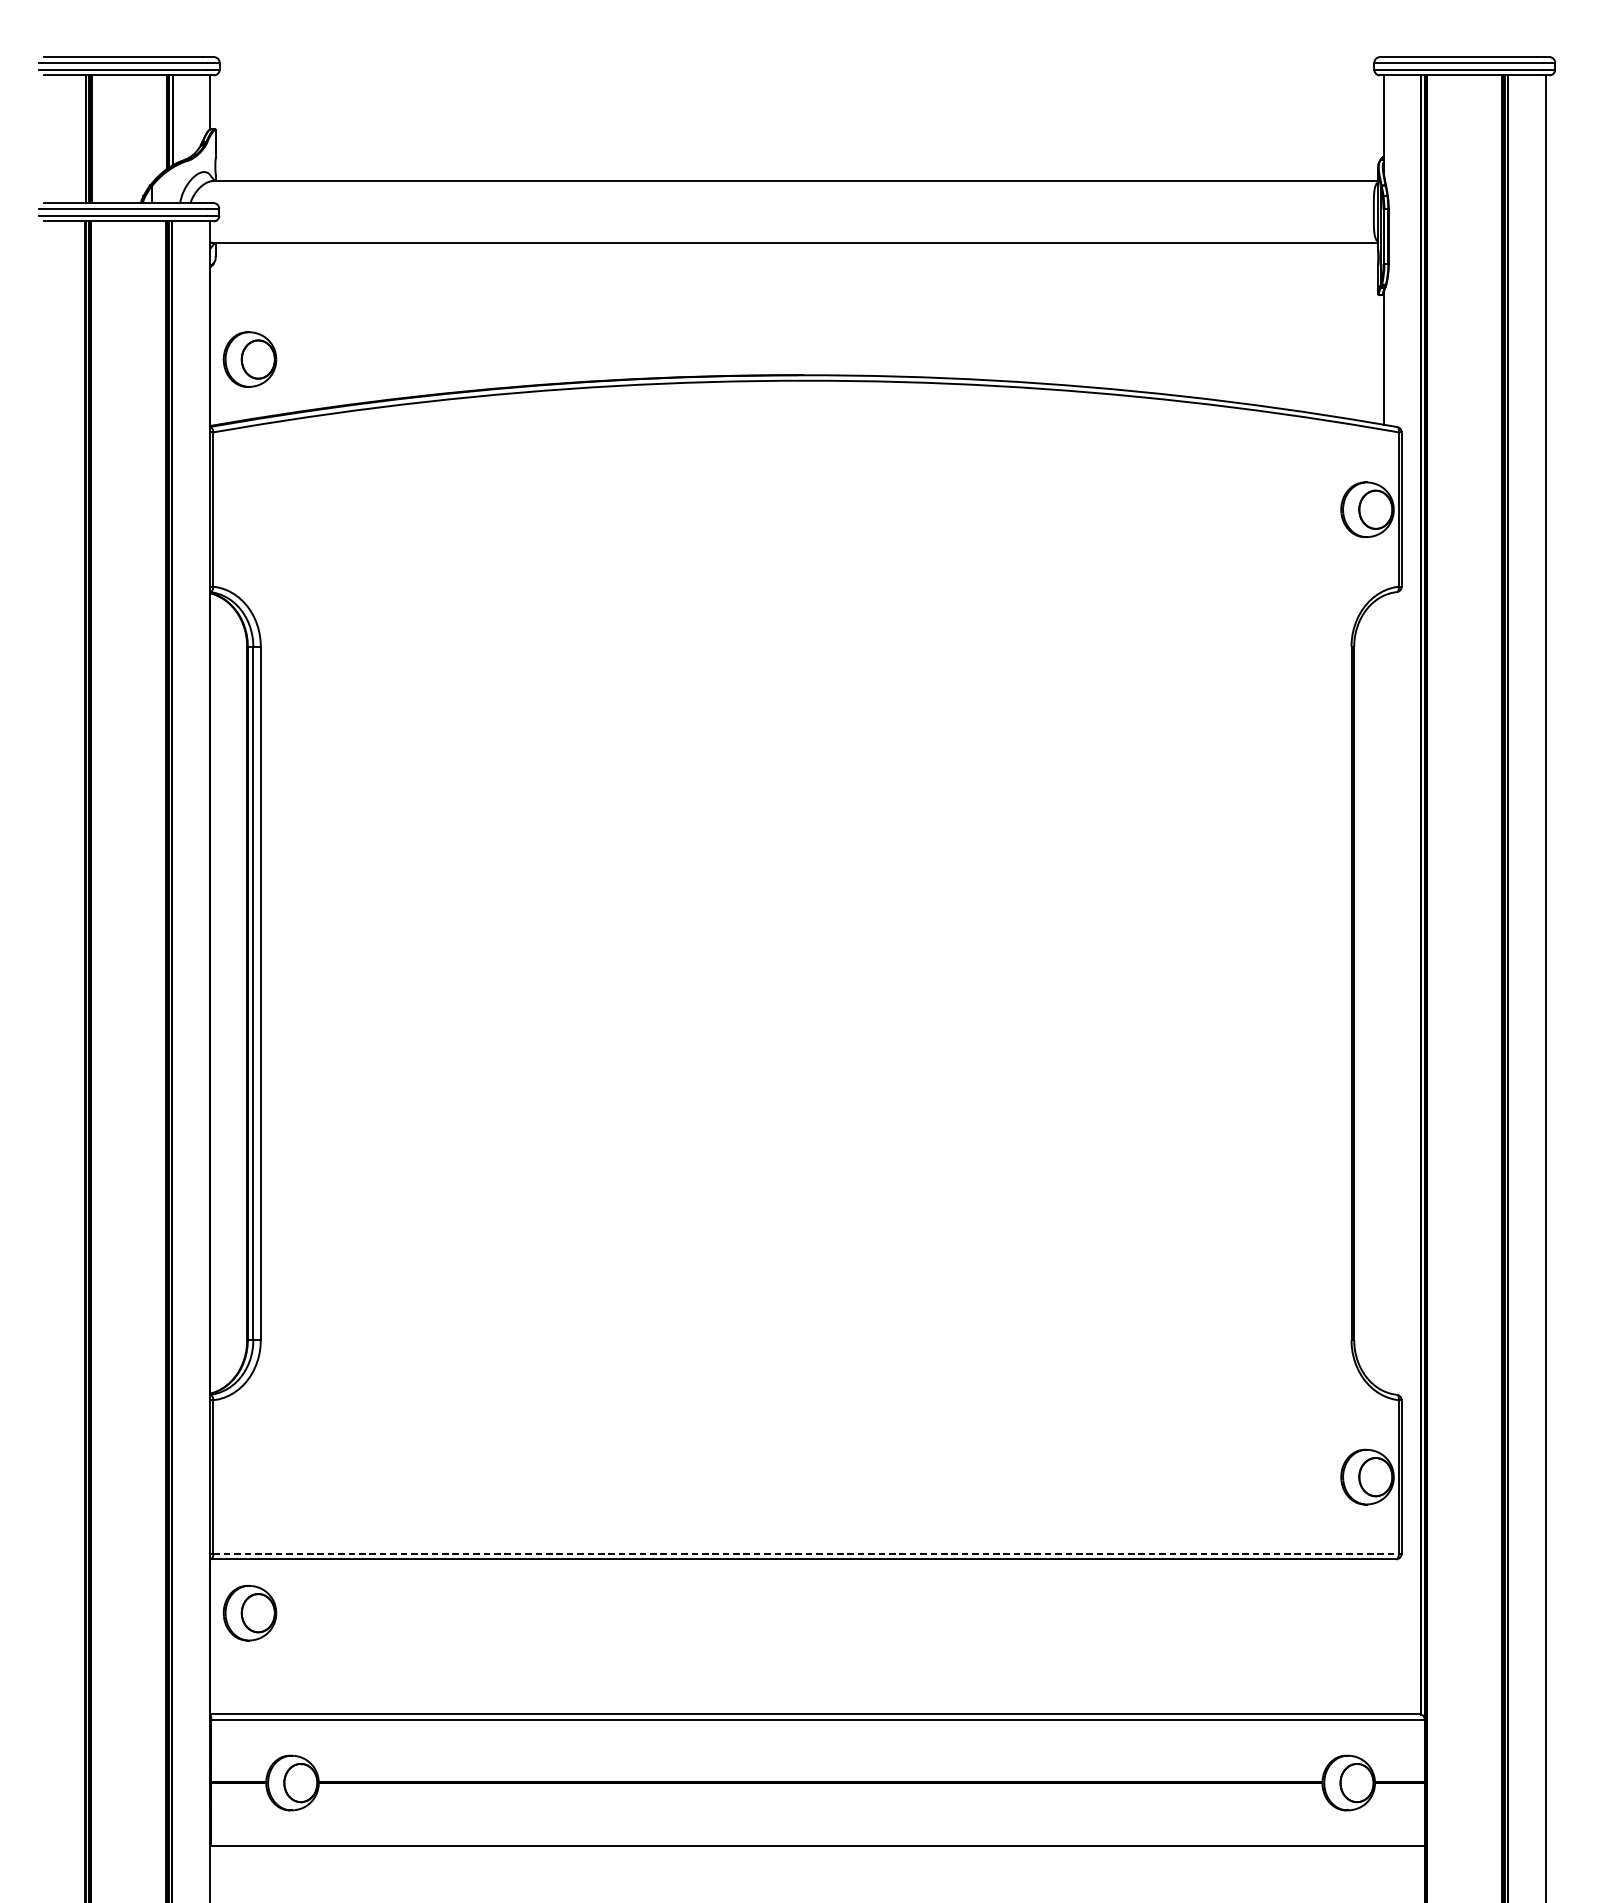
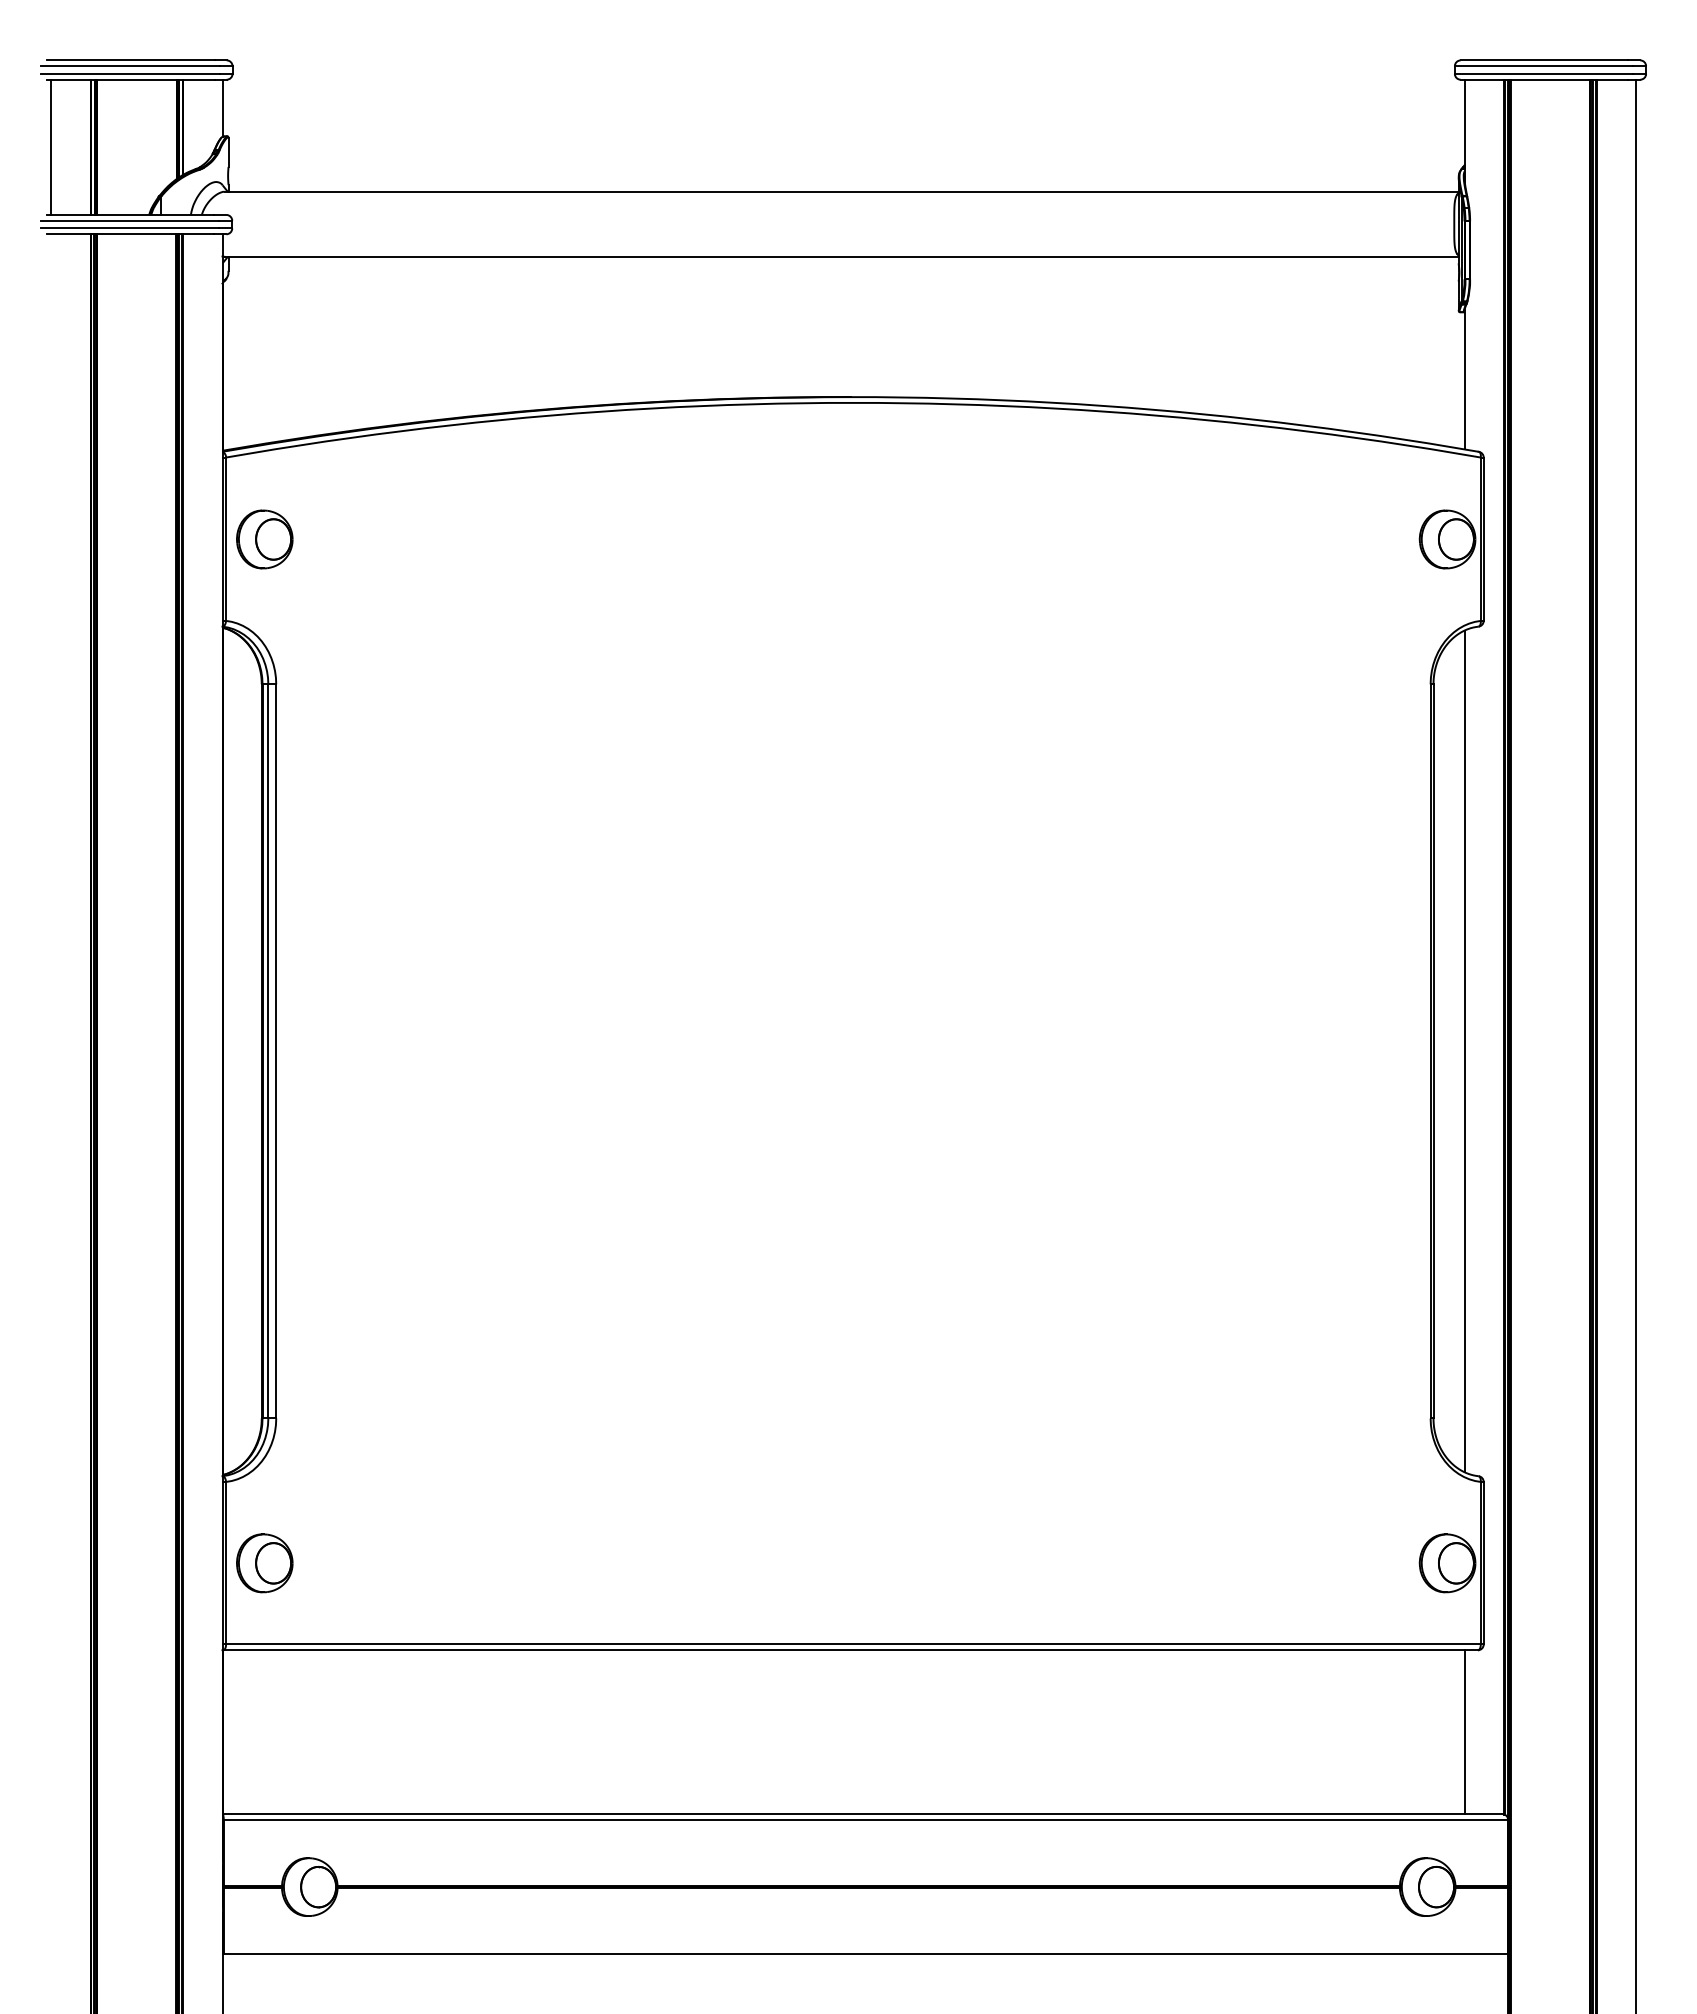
line: (48, 138) -> (51, 146), added
part: (249, 359) -> (264, 539), moved
line: (1383, 993) -> (1464, 1051), added
line: (806, 1553) -> (853, 1644), dashed -> solid
part: (249, 1613) -> (264, 1563), moved
line: (1383, 1636) -> (1464, 1732), added

